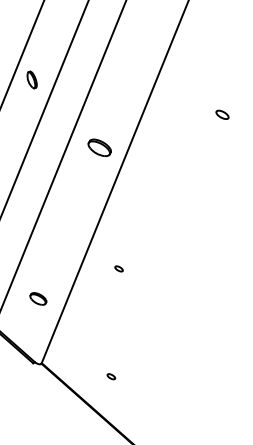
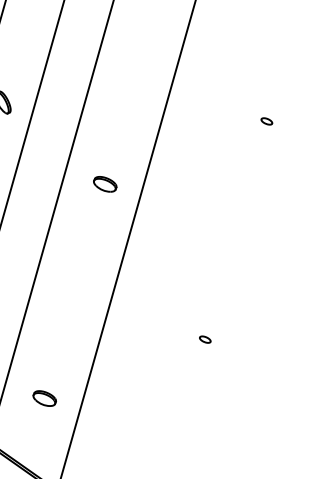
part: (222, 114) -> (266, 120), size x0.62
part: (99, 147) -> (104, 184), size x0.71
part: (118, 268) -> (204, 339), moved

